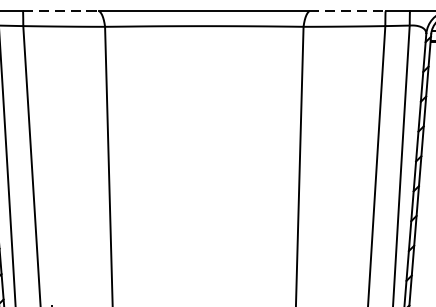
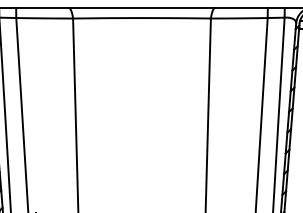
line: (62, 10) -> (43, 7), dashed -> solid
line: (347, 10) -> (241, 7), dashed -> solid

